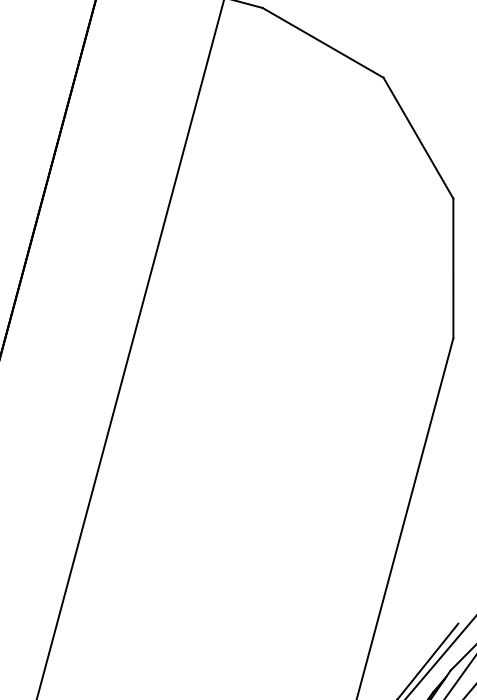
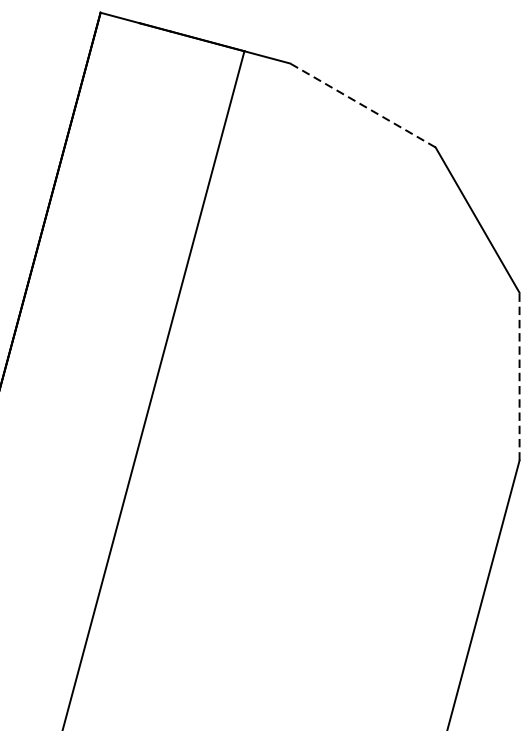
line: (323, 42) -> (363, 104), solid -> dashed
line: (453, 268) -> (519, 376), solid -> dashed

